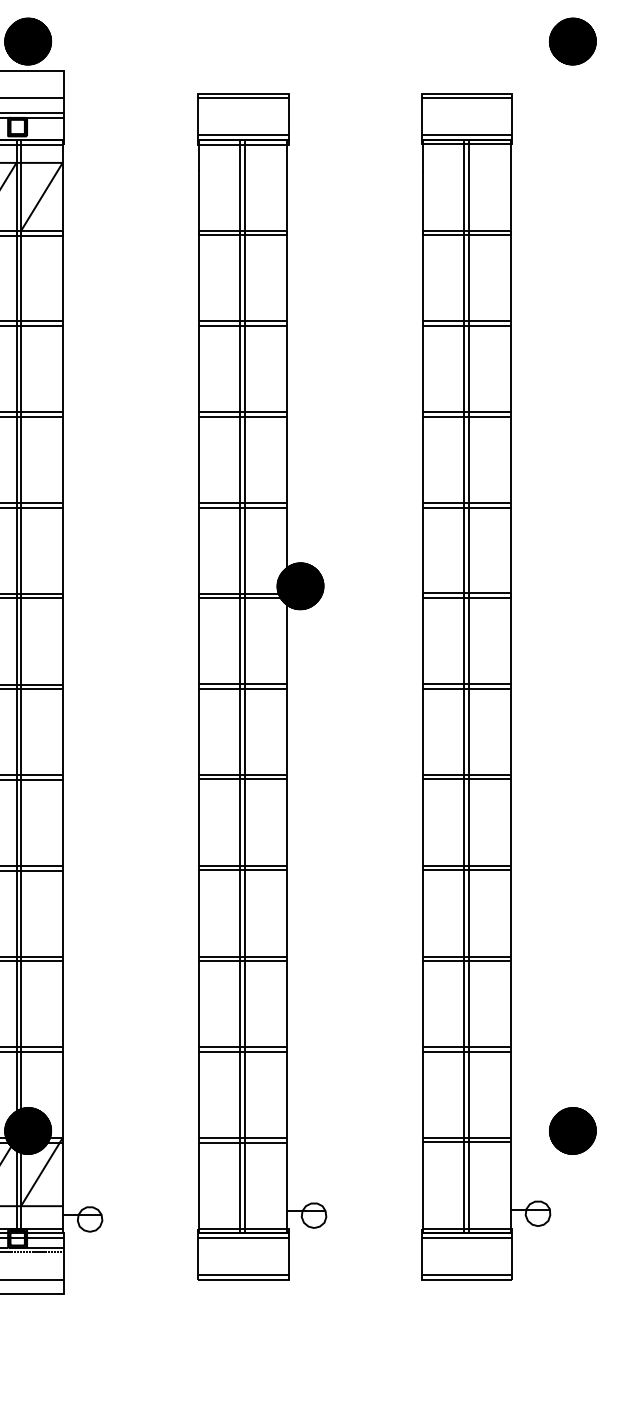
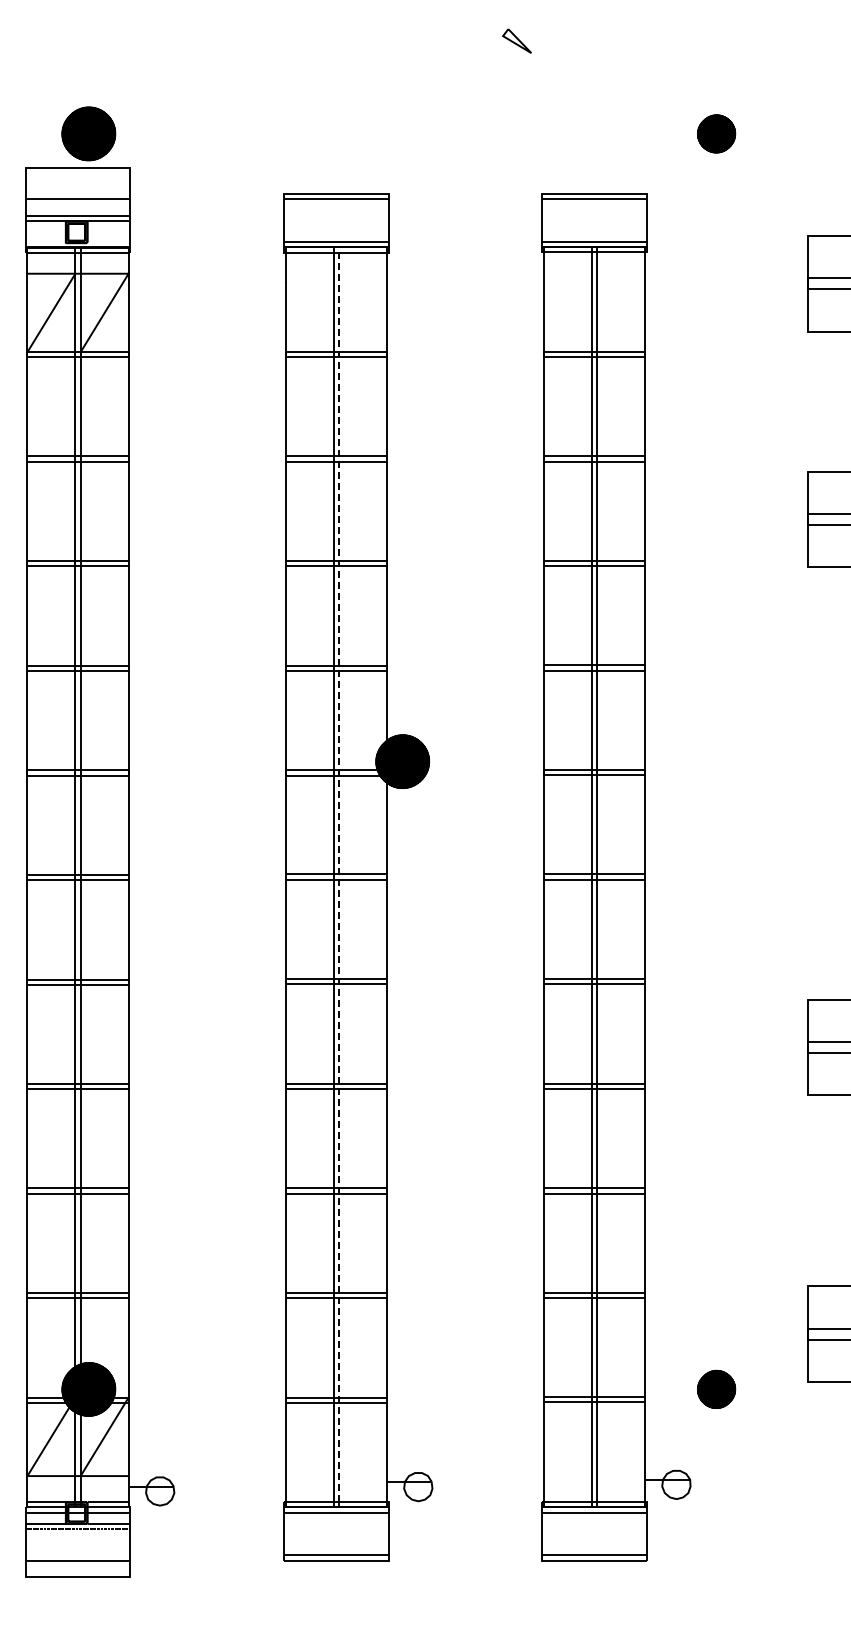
part: (572, 41) -> (716, 133), size x0.7
line: (245, 684) -> (339, 874), solid -> dashed
part: (572, 1131) -> (716, 1389), size x0.7

